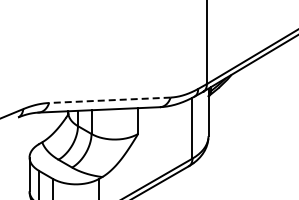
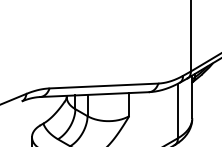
line: (109, 100) -> (103, 86), dashed -> solid

